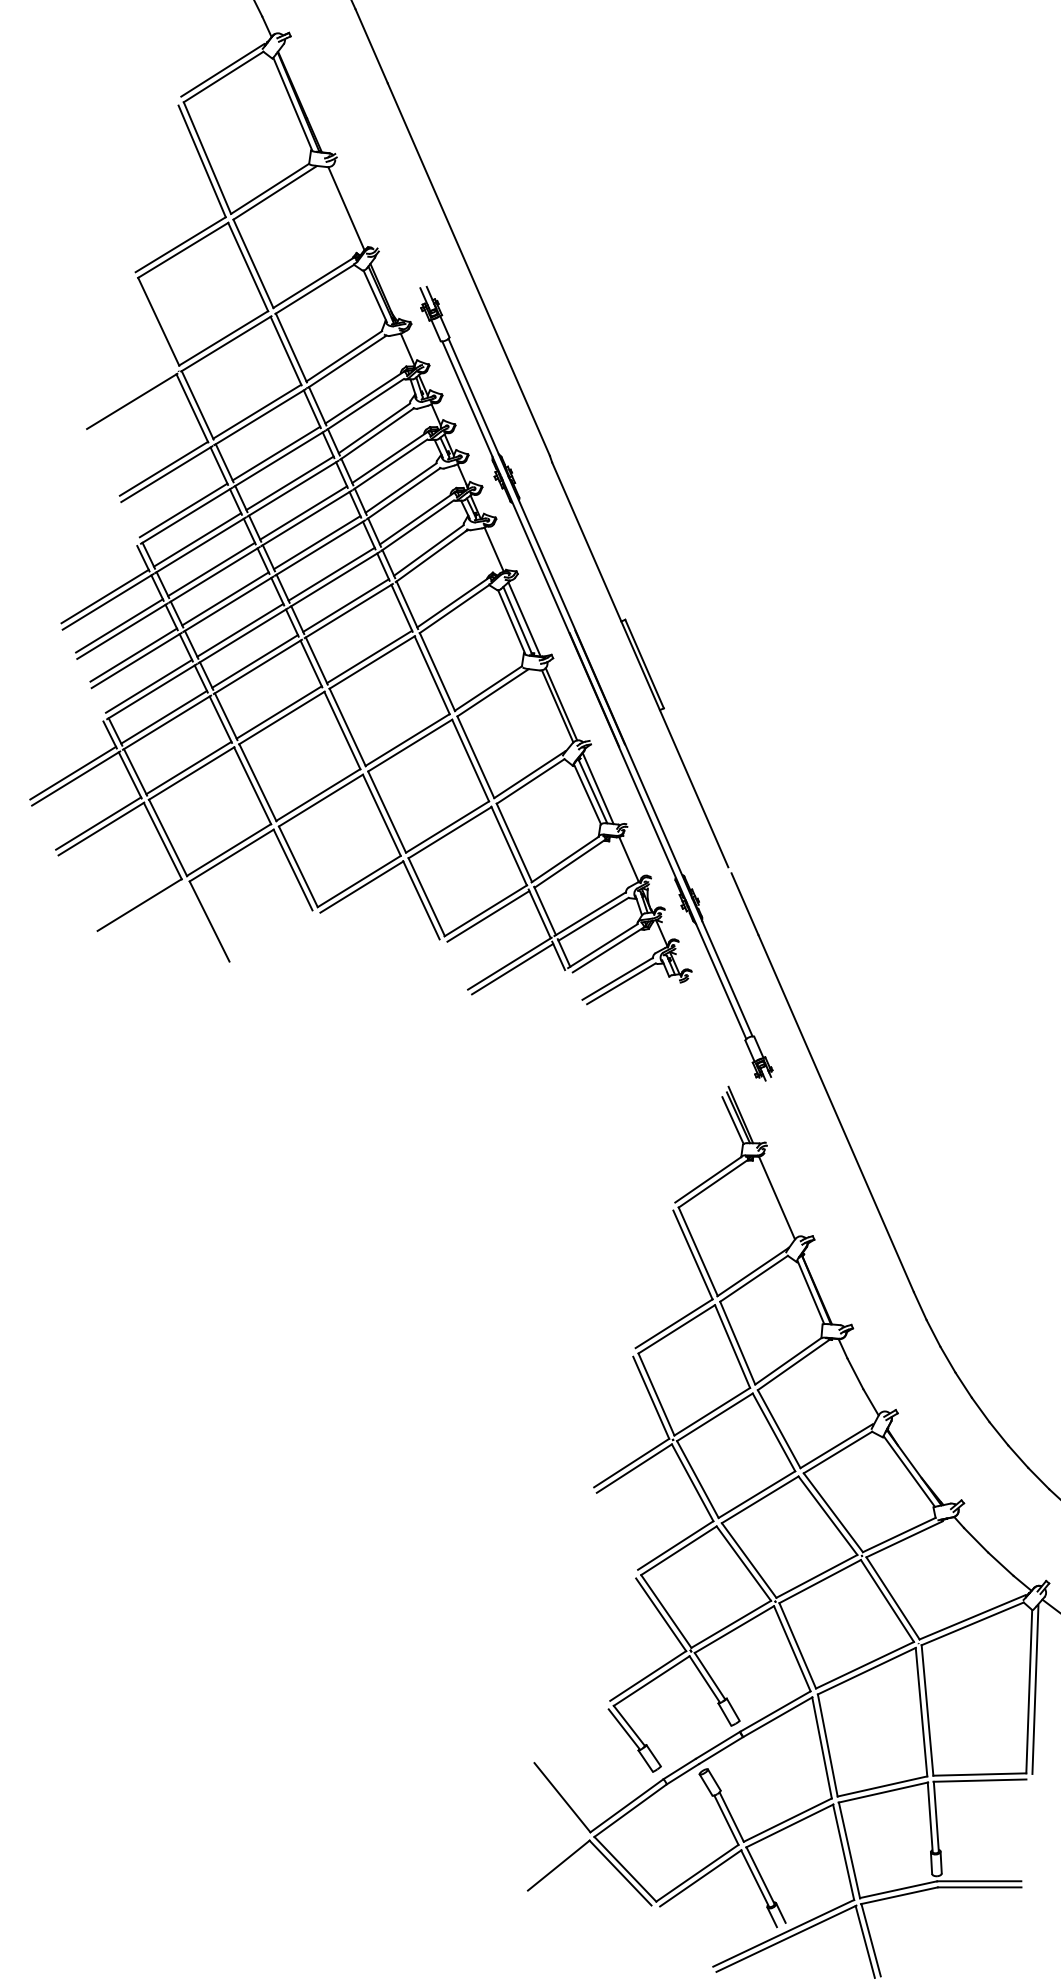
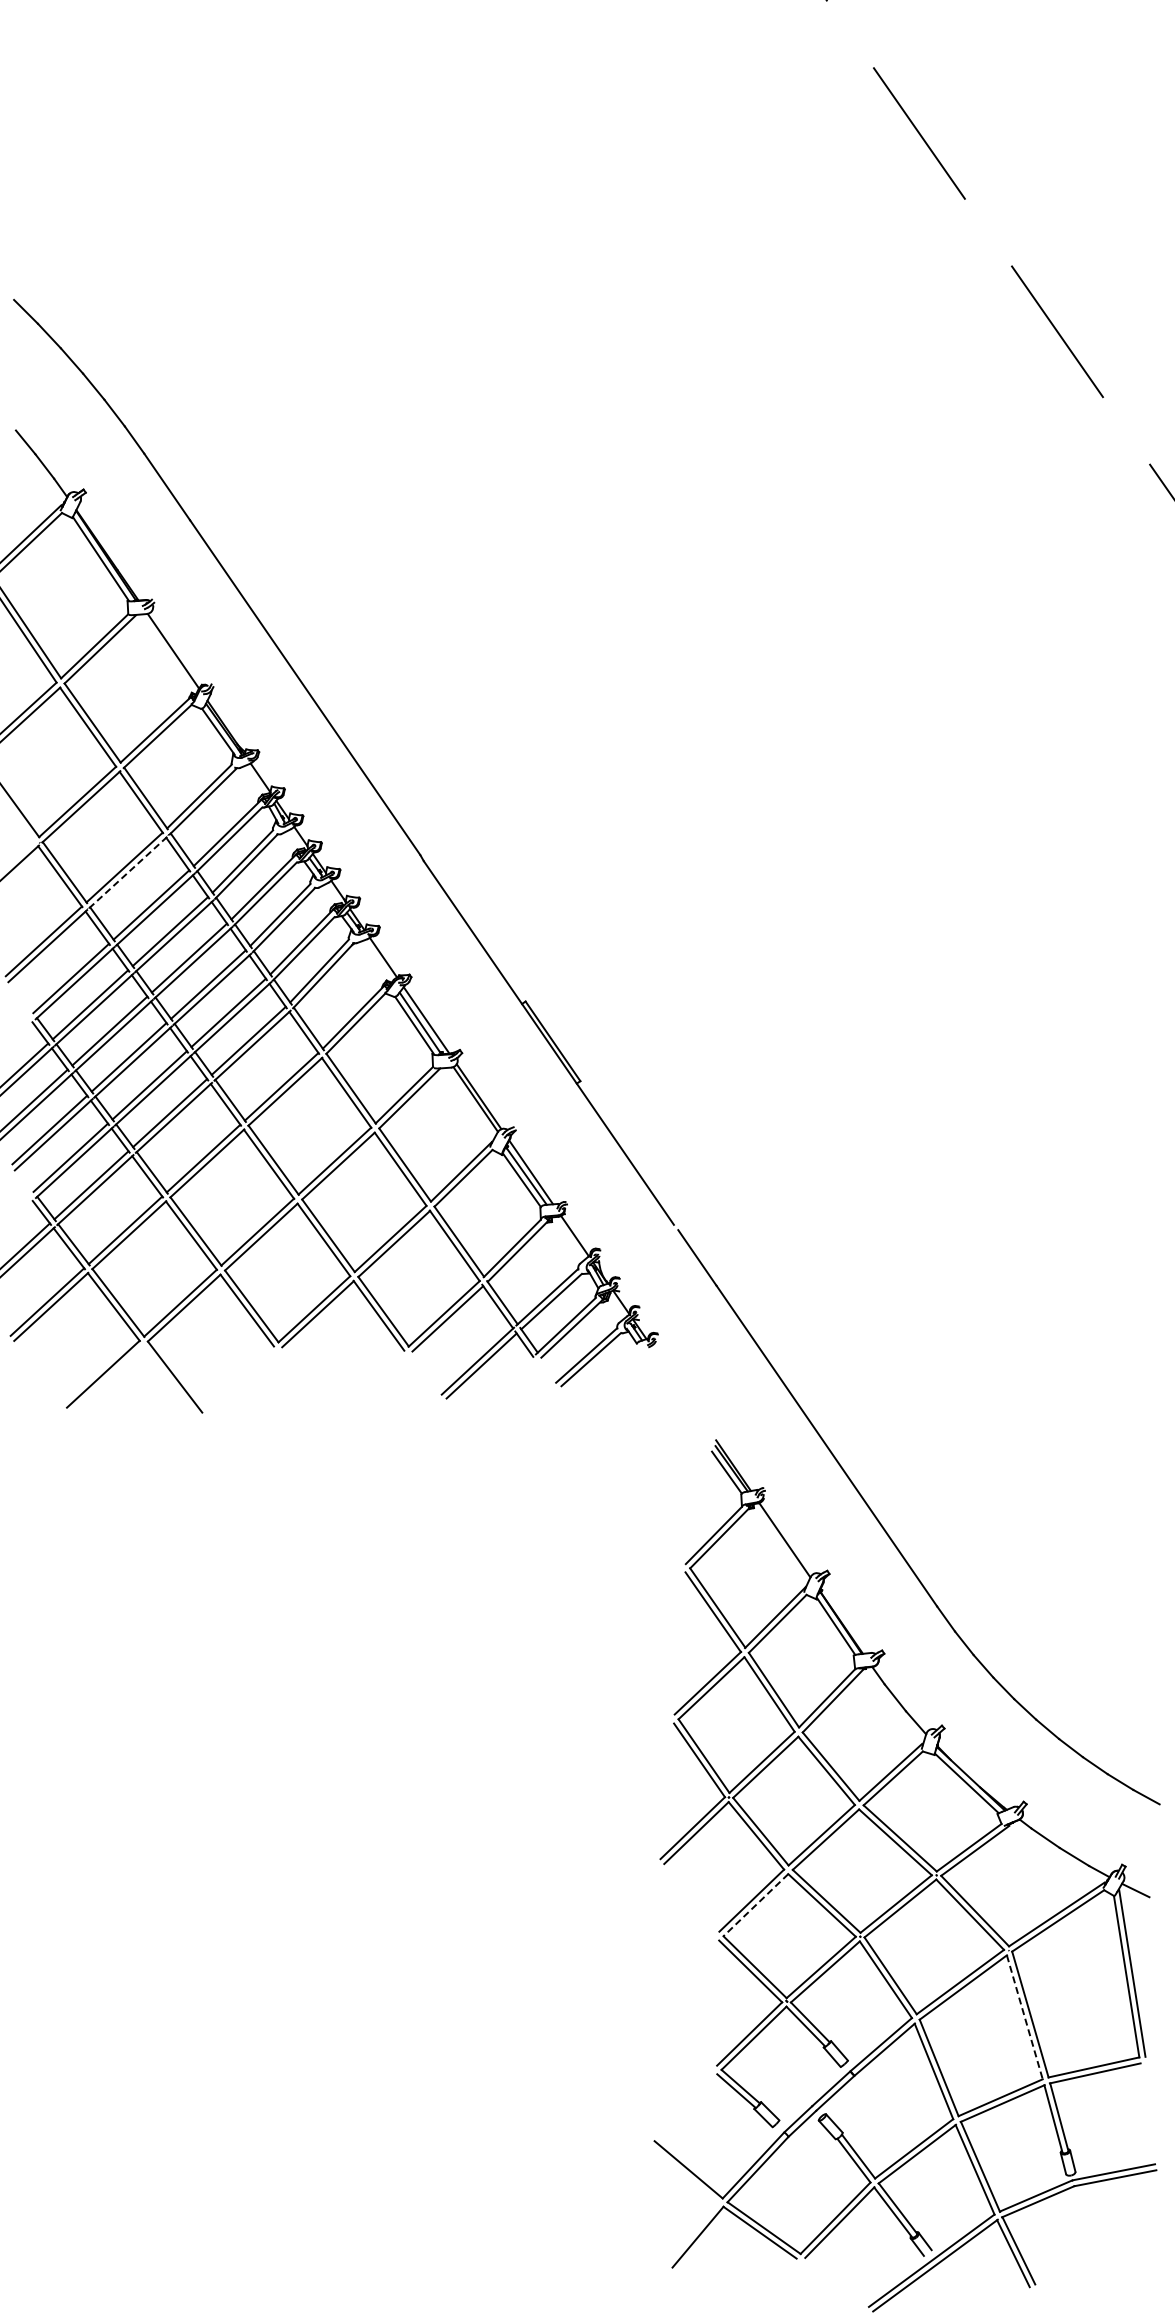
line: (260, 417) -> (128, 872), solid -> dashed
part: (595, 683) -> (508, 1069), removed
line: (678, 1550) -> (755, 1905), solid -> dashed
line: (921, 1712) -> (1024, 2017), solid -> dashed

